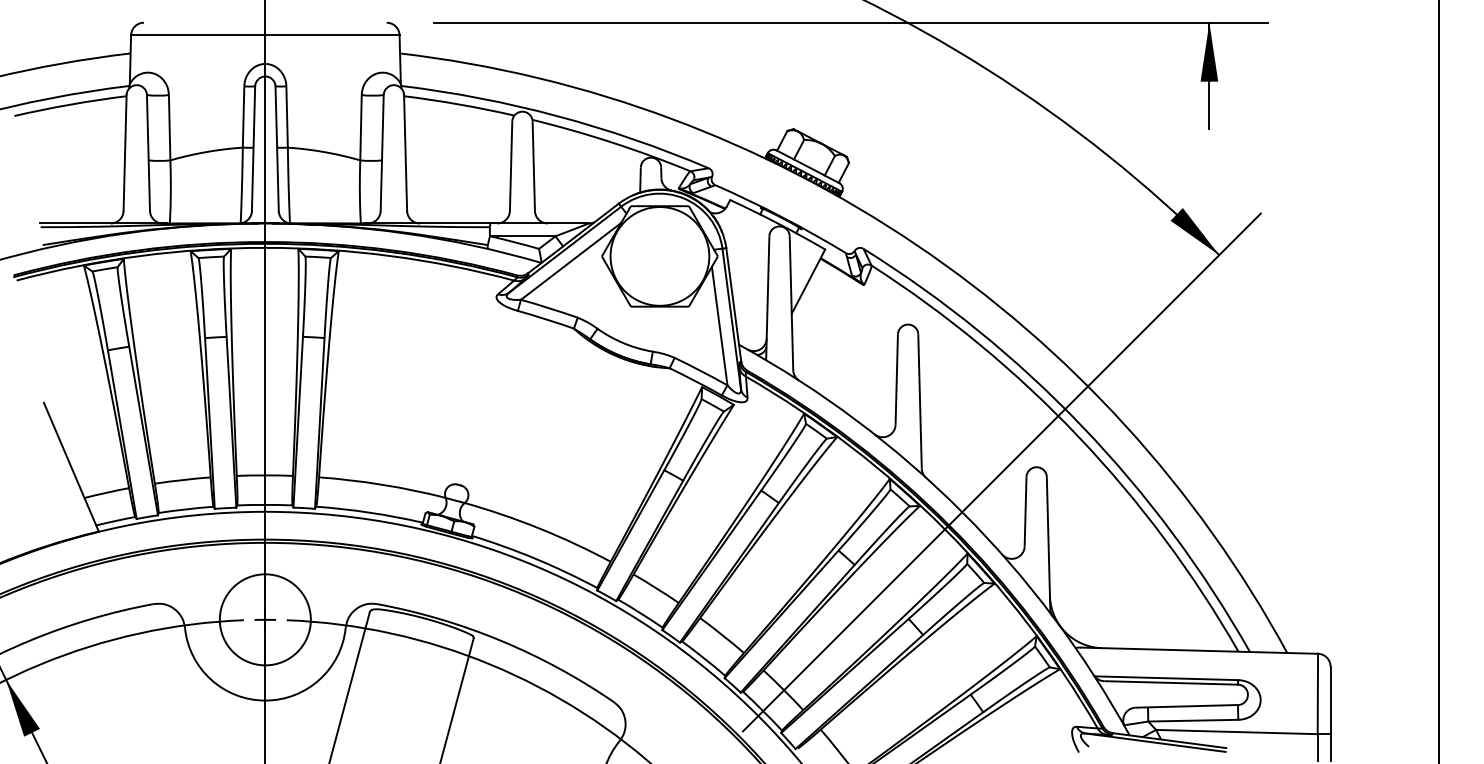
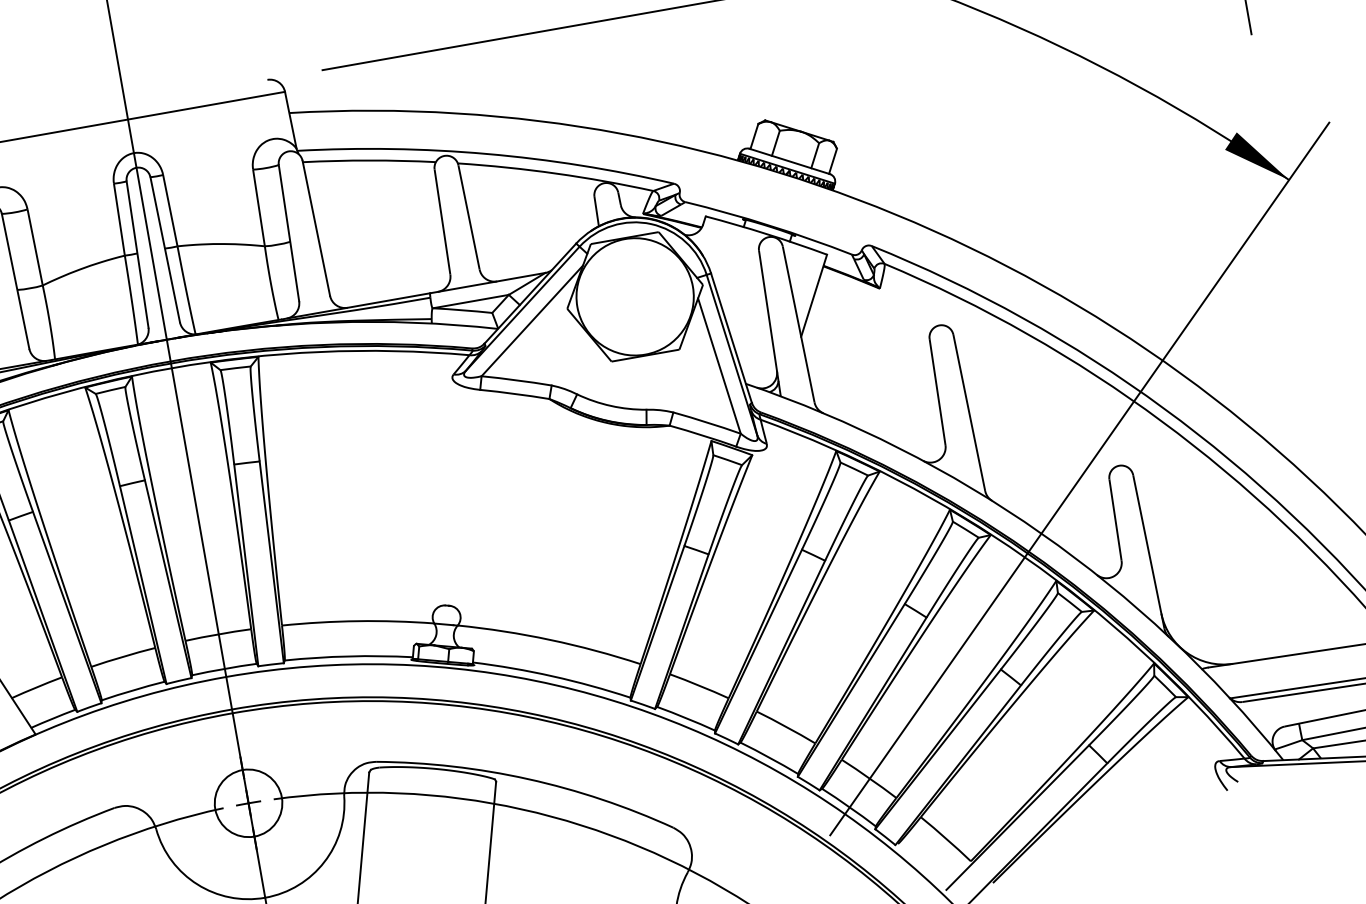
circle: (264, 619) -> (247, 803), size x0.62

